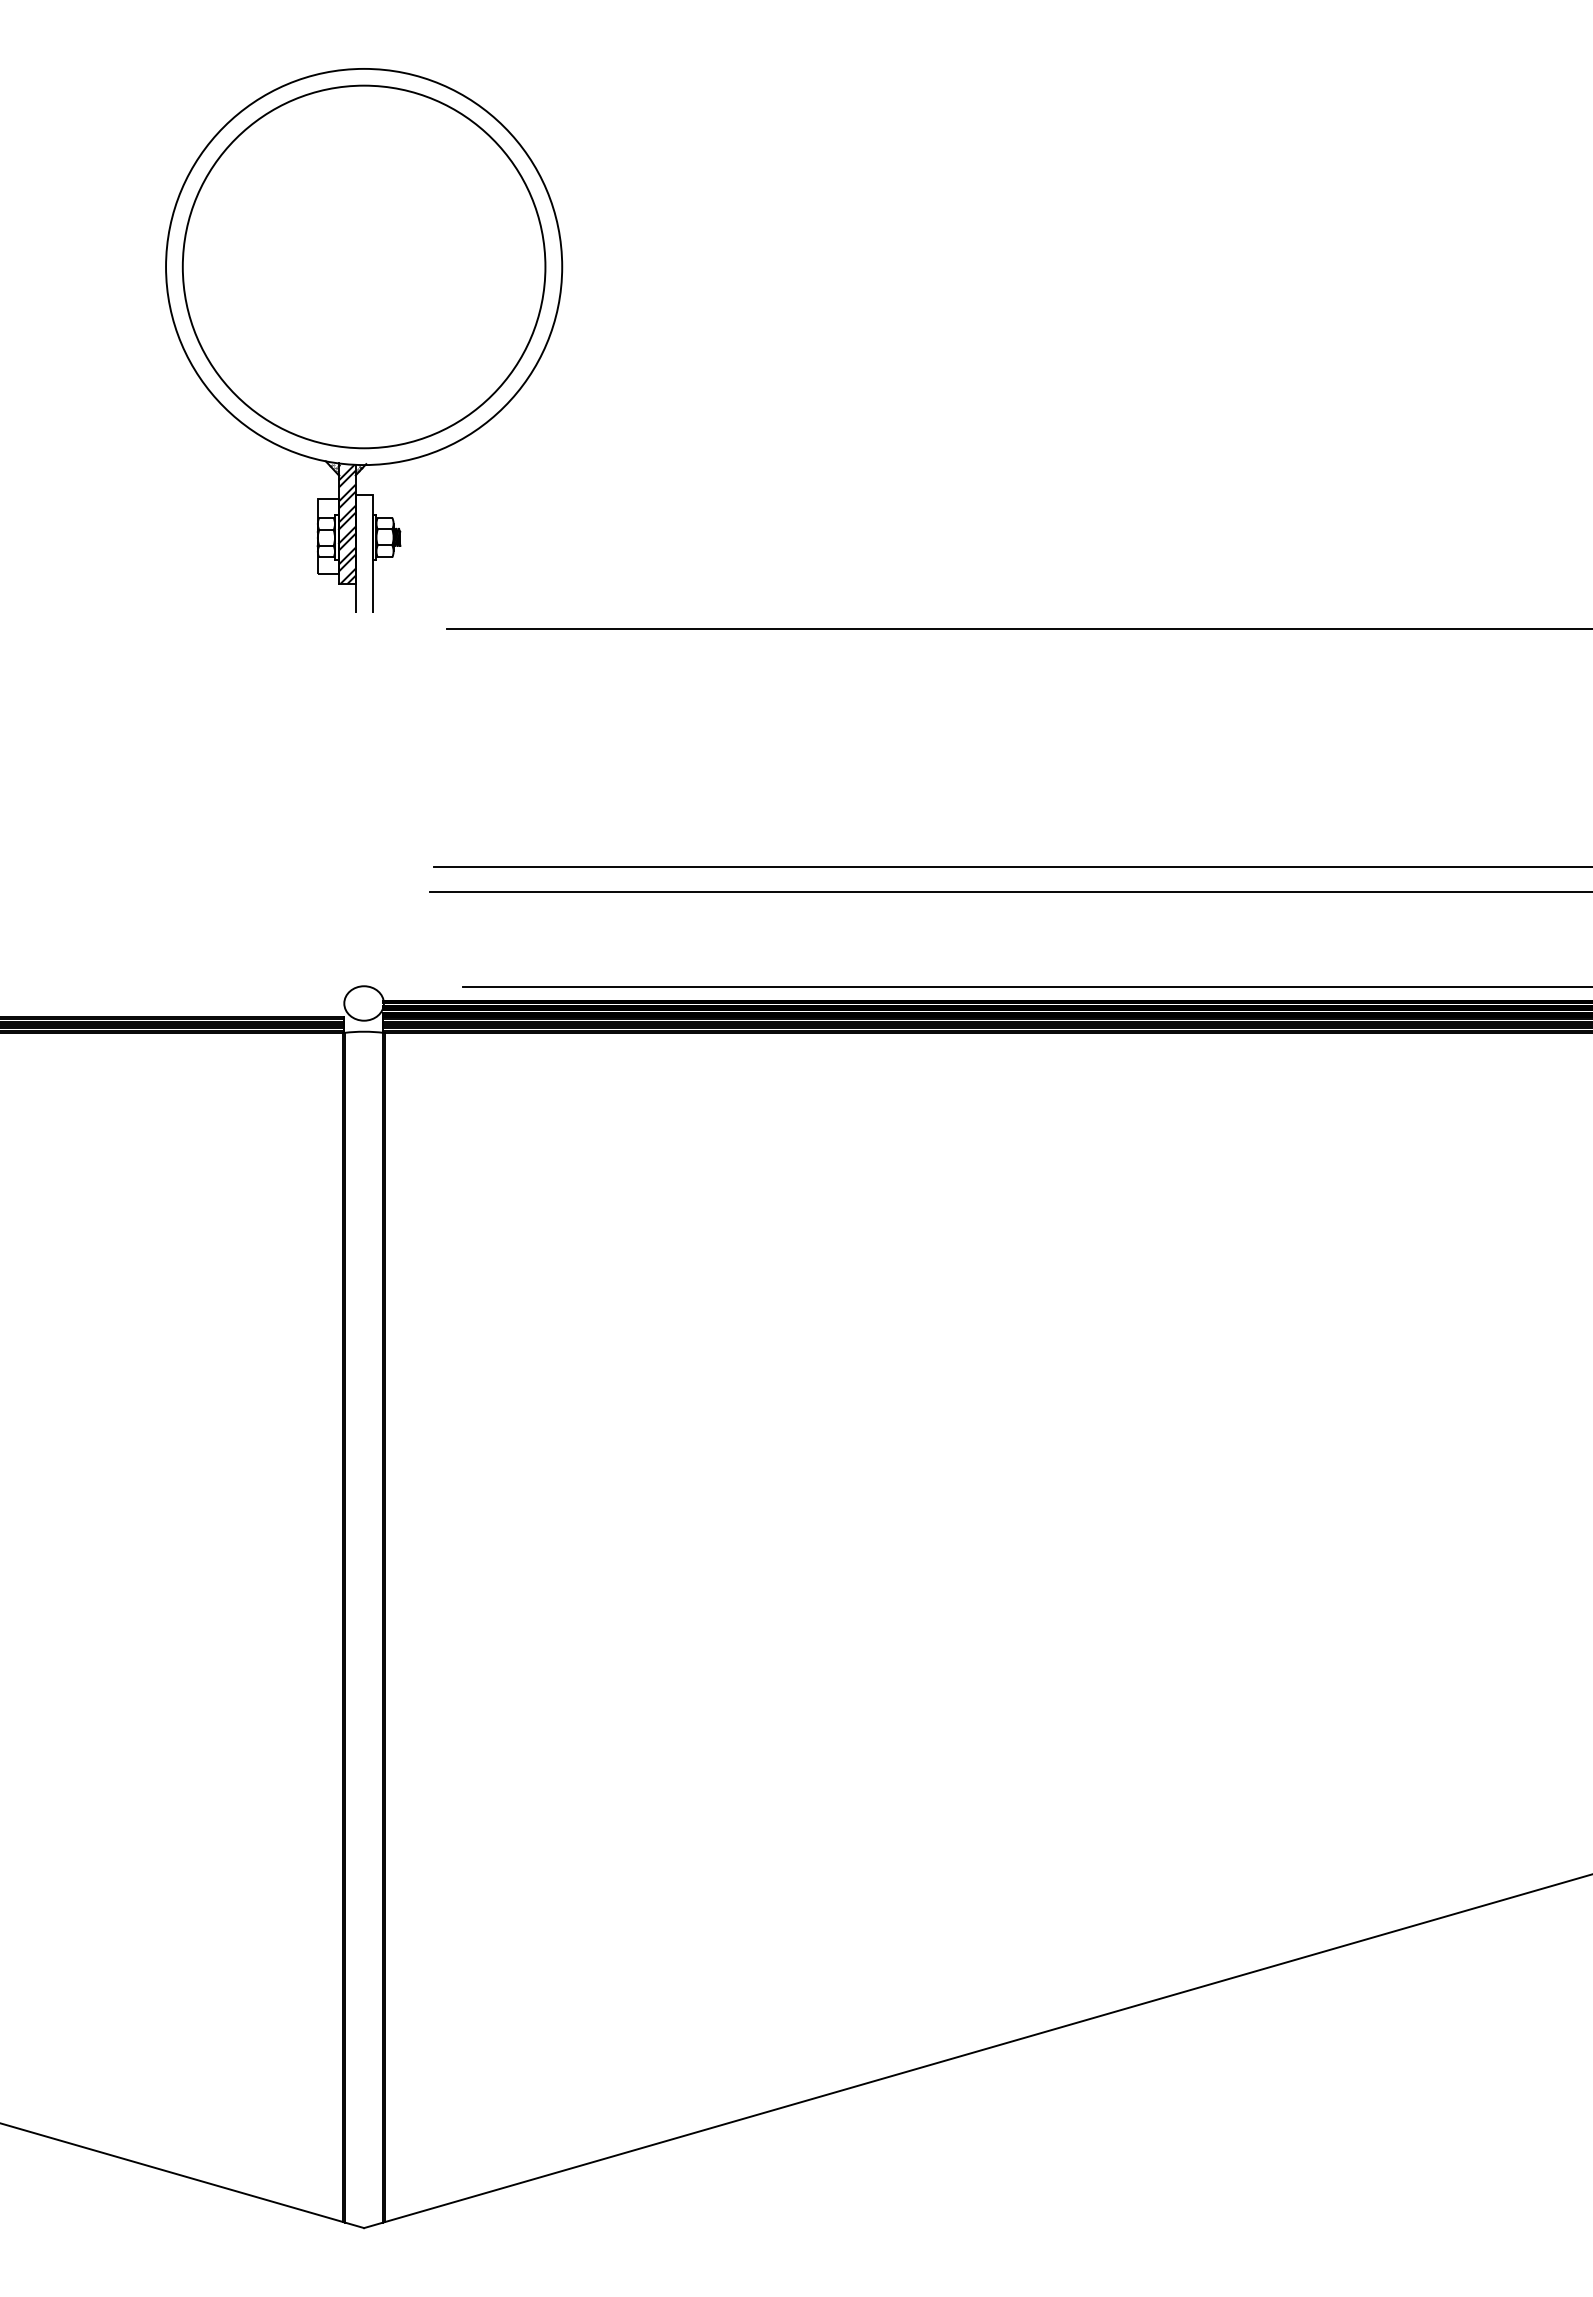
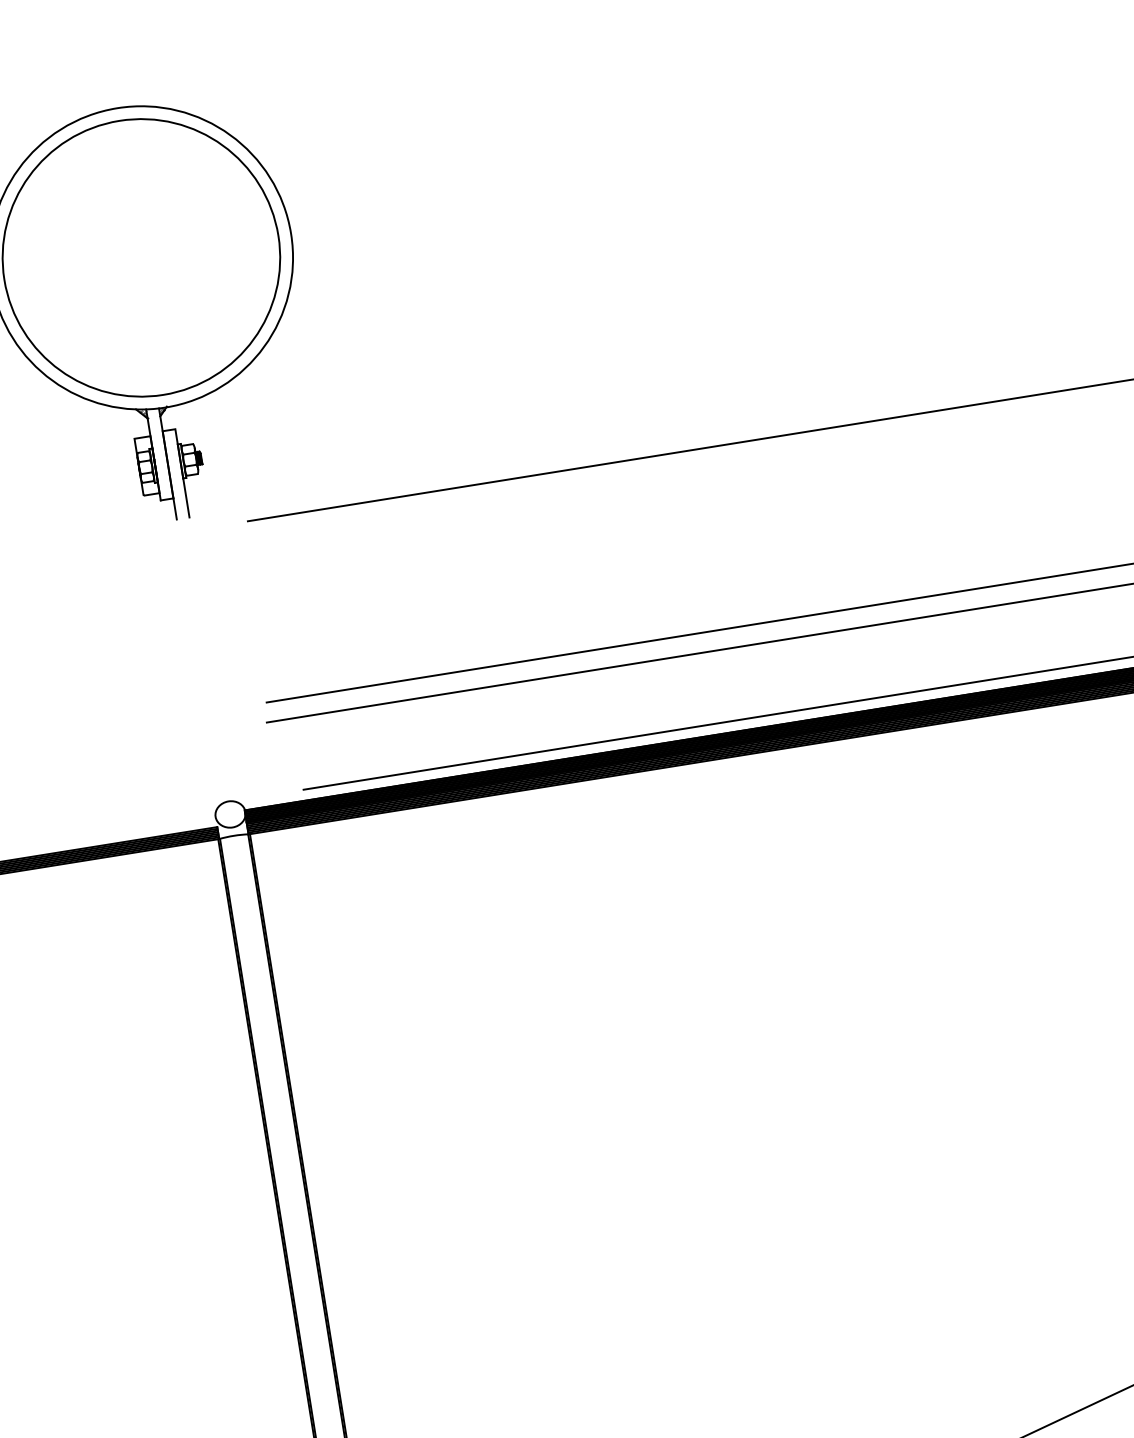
hatch: (346, 523) -> (159, 453), removed

